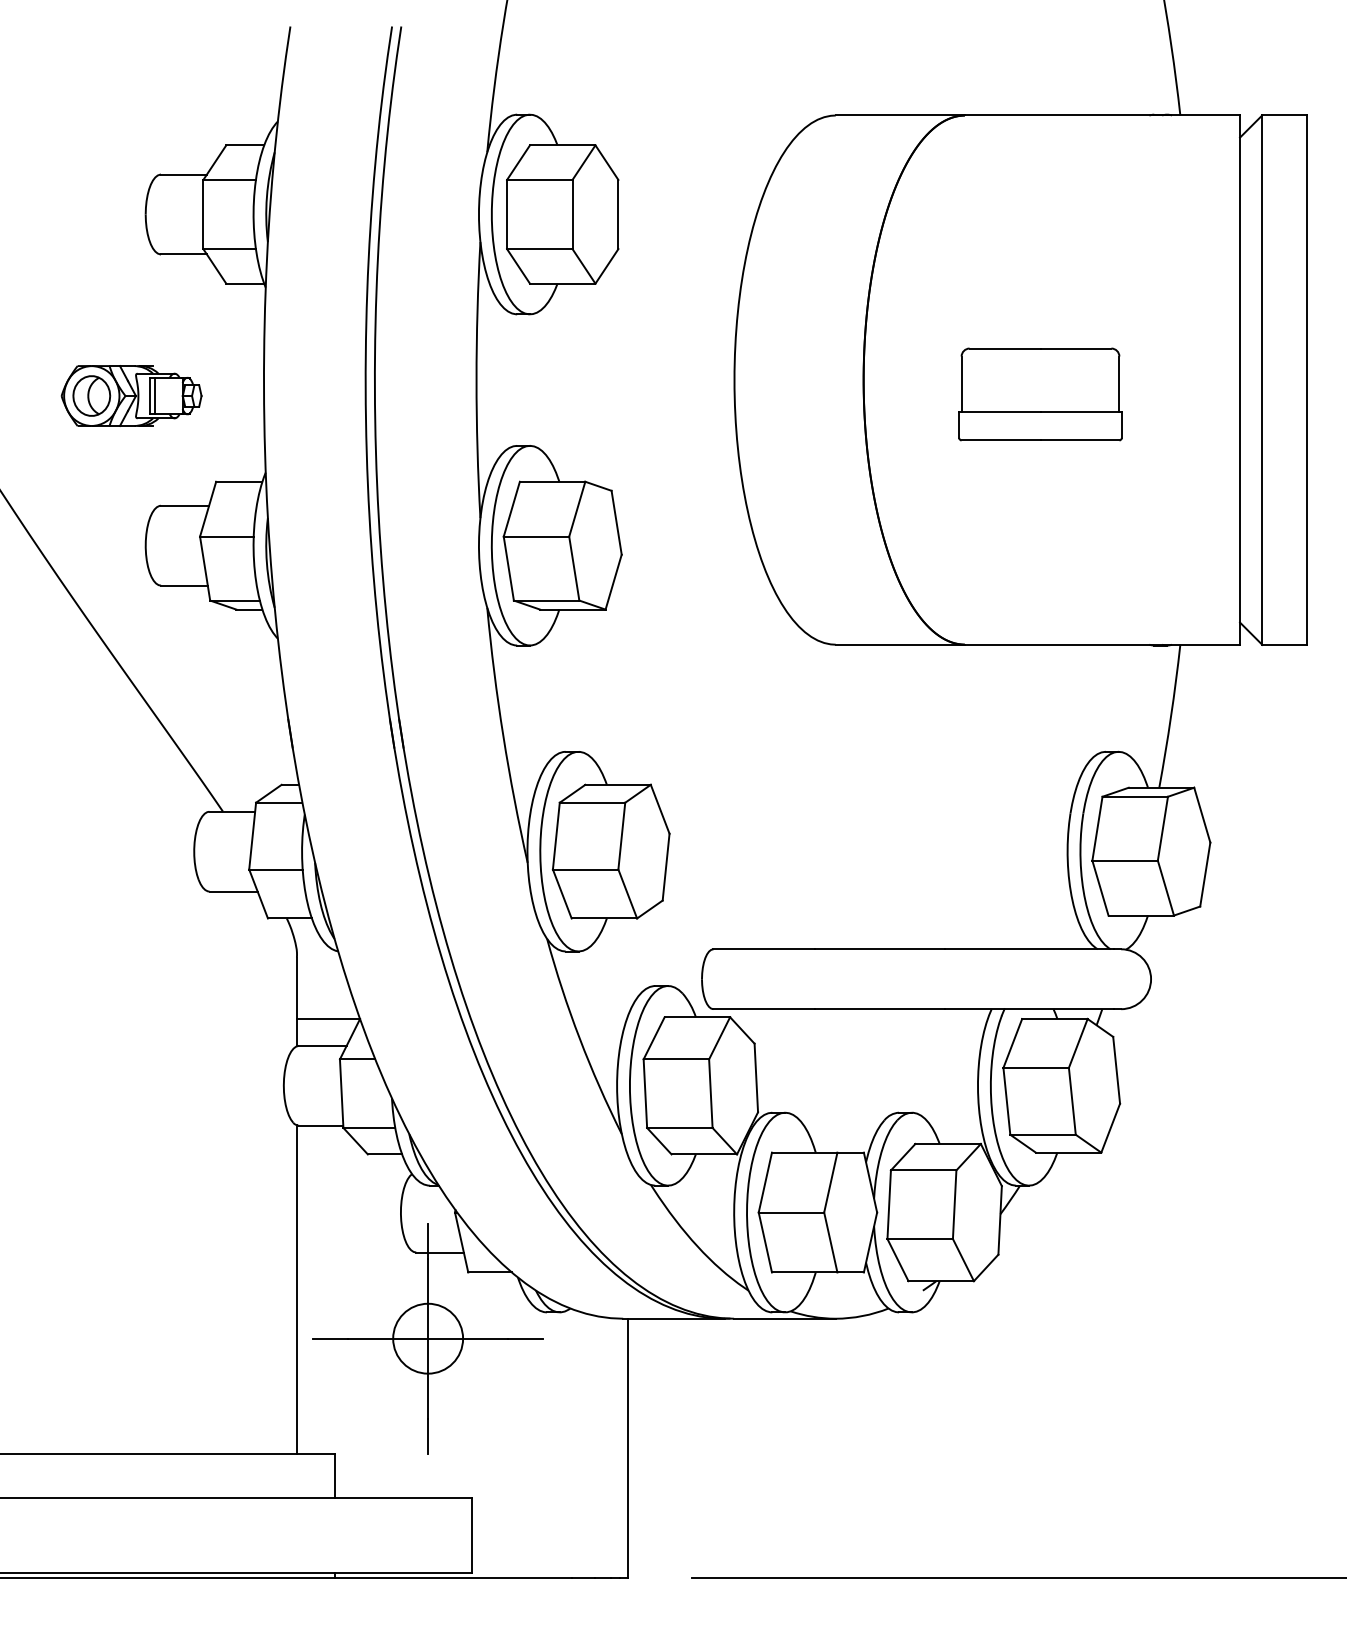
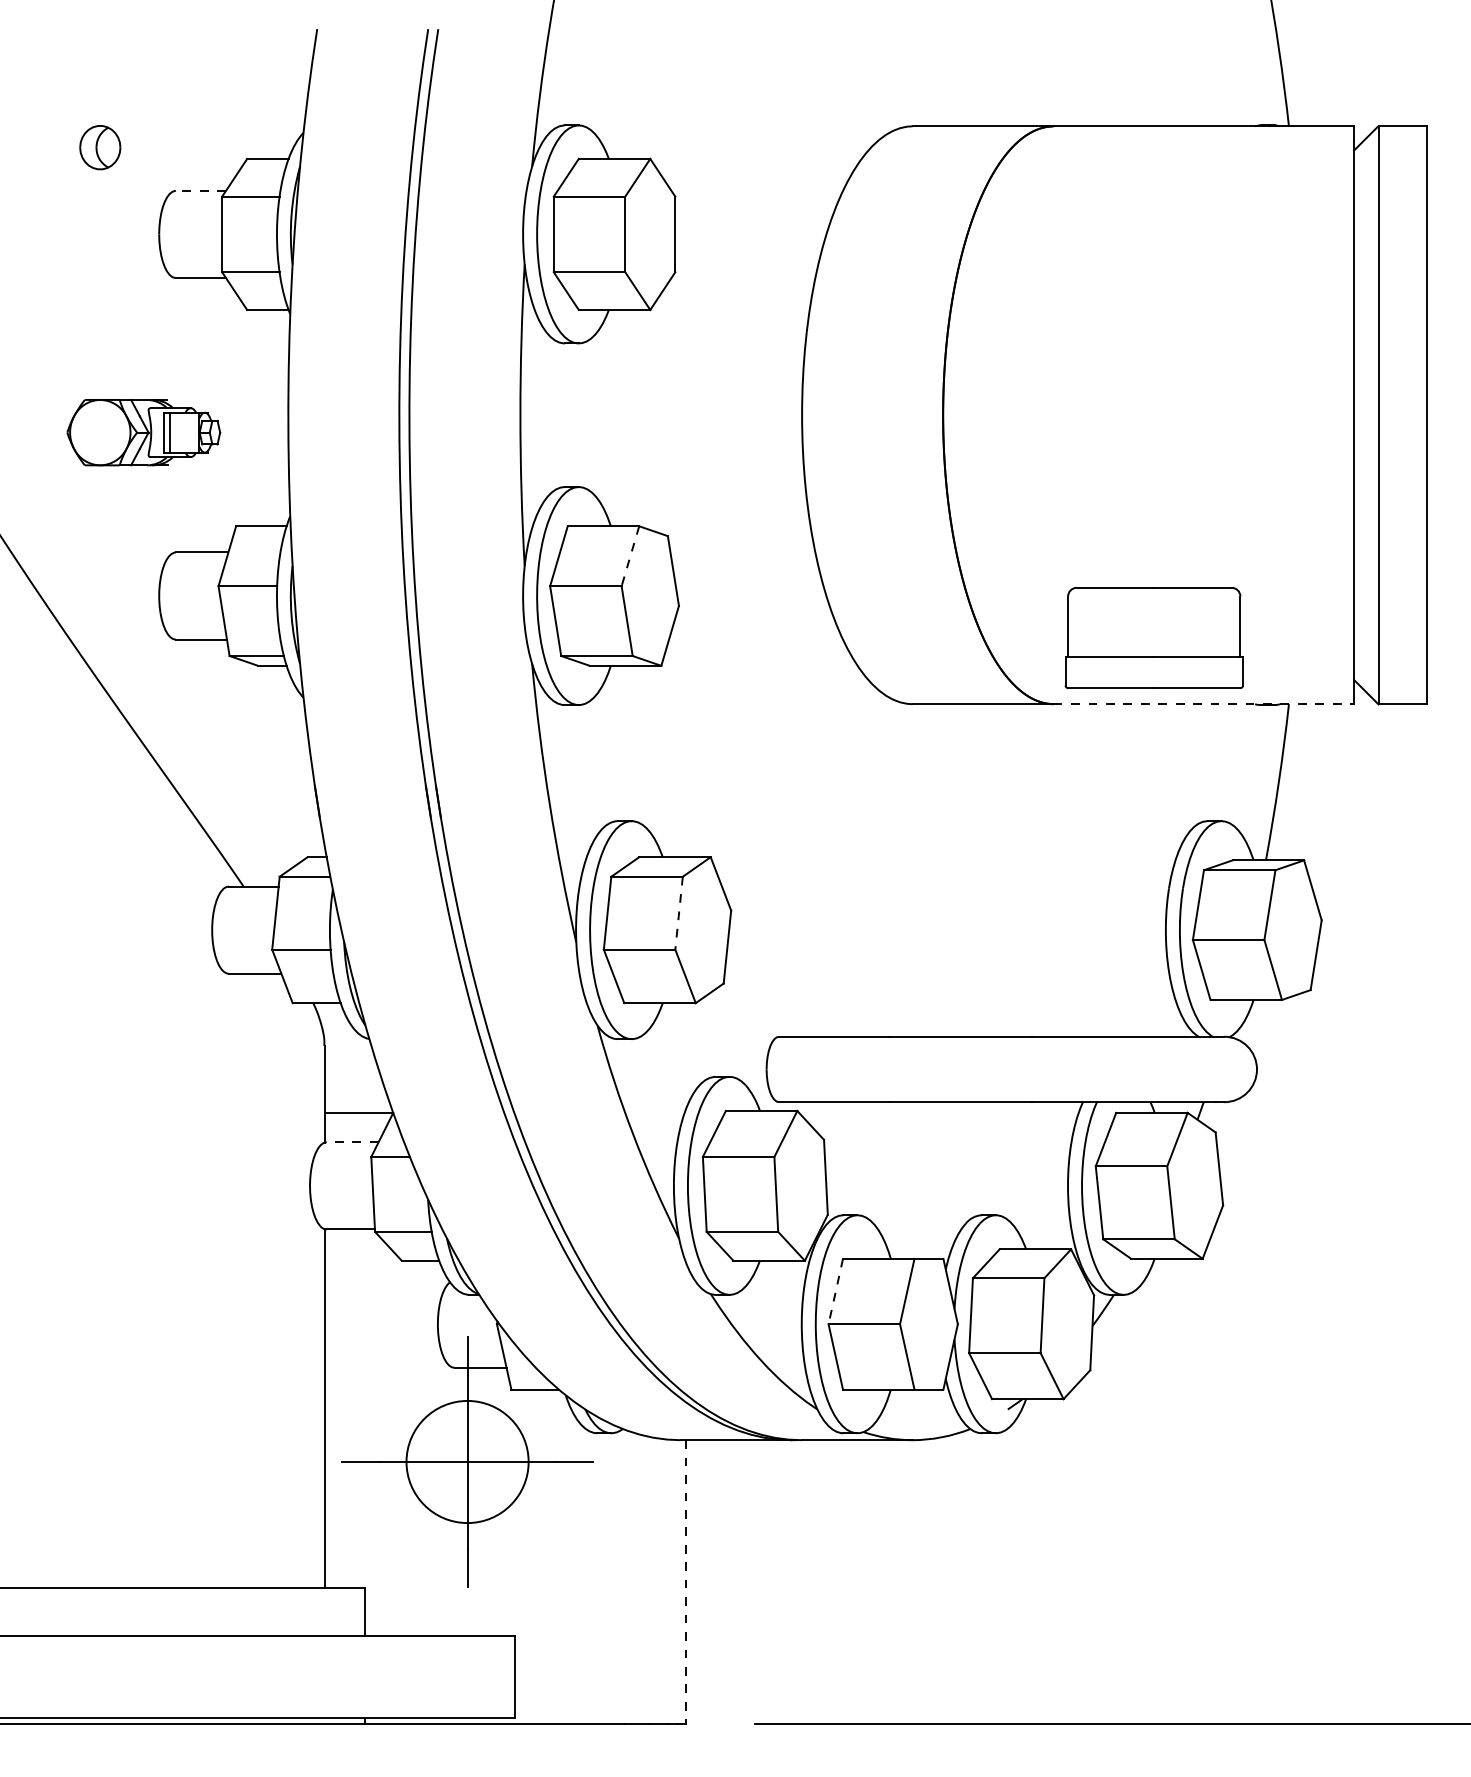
line: (183, 174) -> (200, 190), solid -> dashed
part: (1039, 394) -> (1153, 637), moved
part: (91, 395) -> (100, 147), moved
line: (577, 509) -> (630, 556), solid -> dashed
line: (1103, 644) -> (1204, 704), solid -> dashed
line: (622, 836) -> (679, 913), solid -> dashed
line: (322, 1046) -> (352, 1142), solid -> dashed
line: (765, 1183) -> (835, 1292), solid -> dashed
circle: (428, 1338) -> (467, 1461), size x1.6
line: (627, 1448) -> (685, 1581), solid -> dashed

